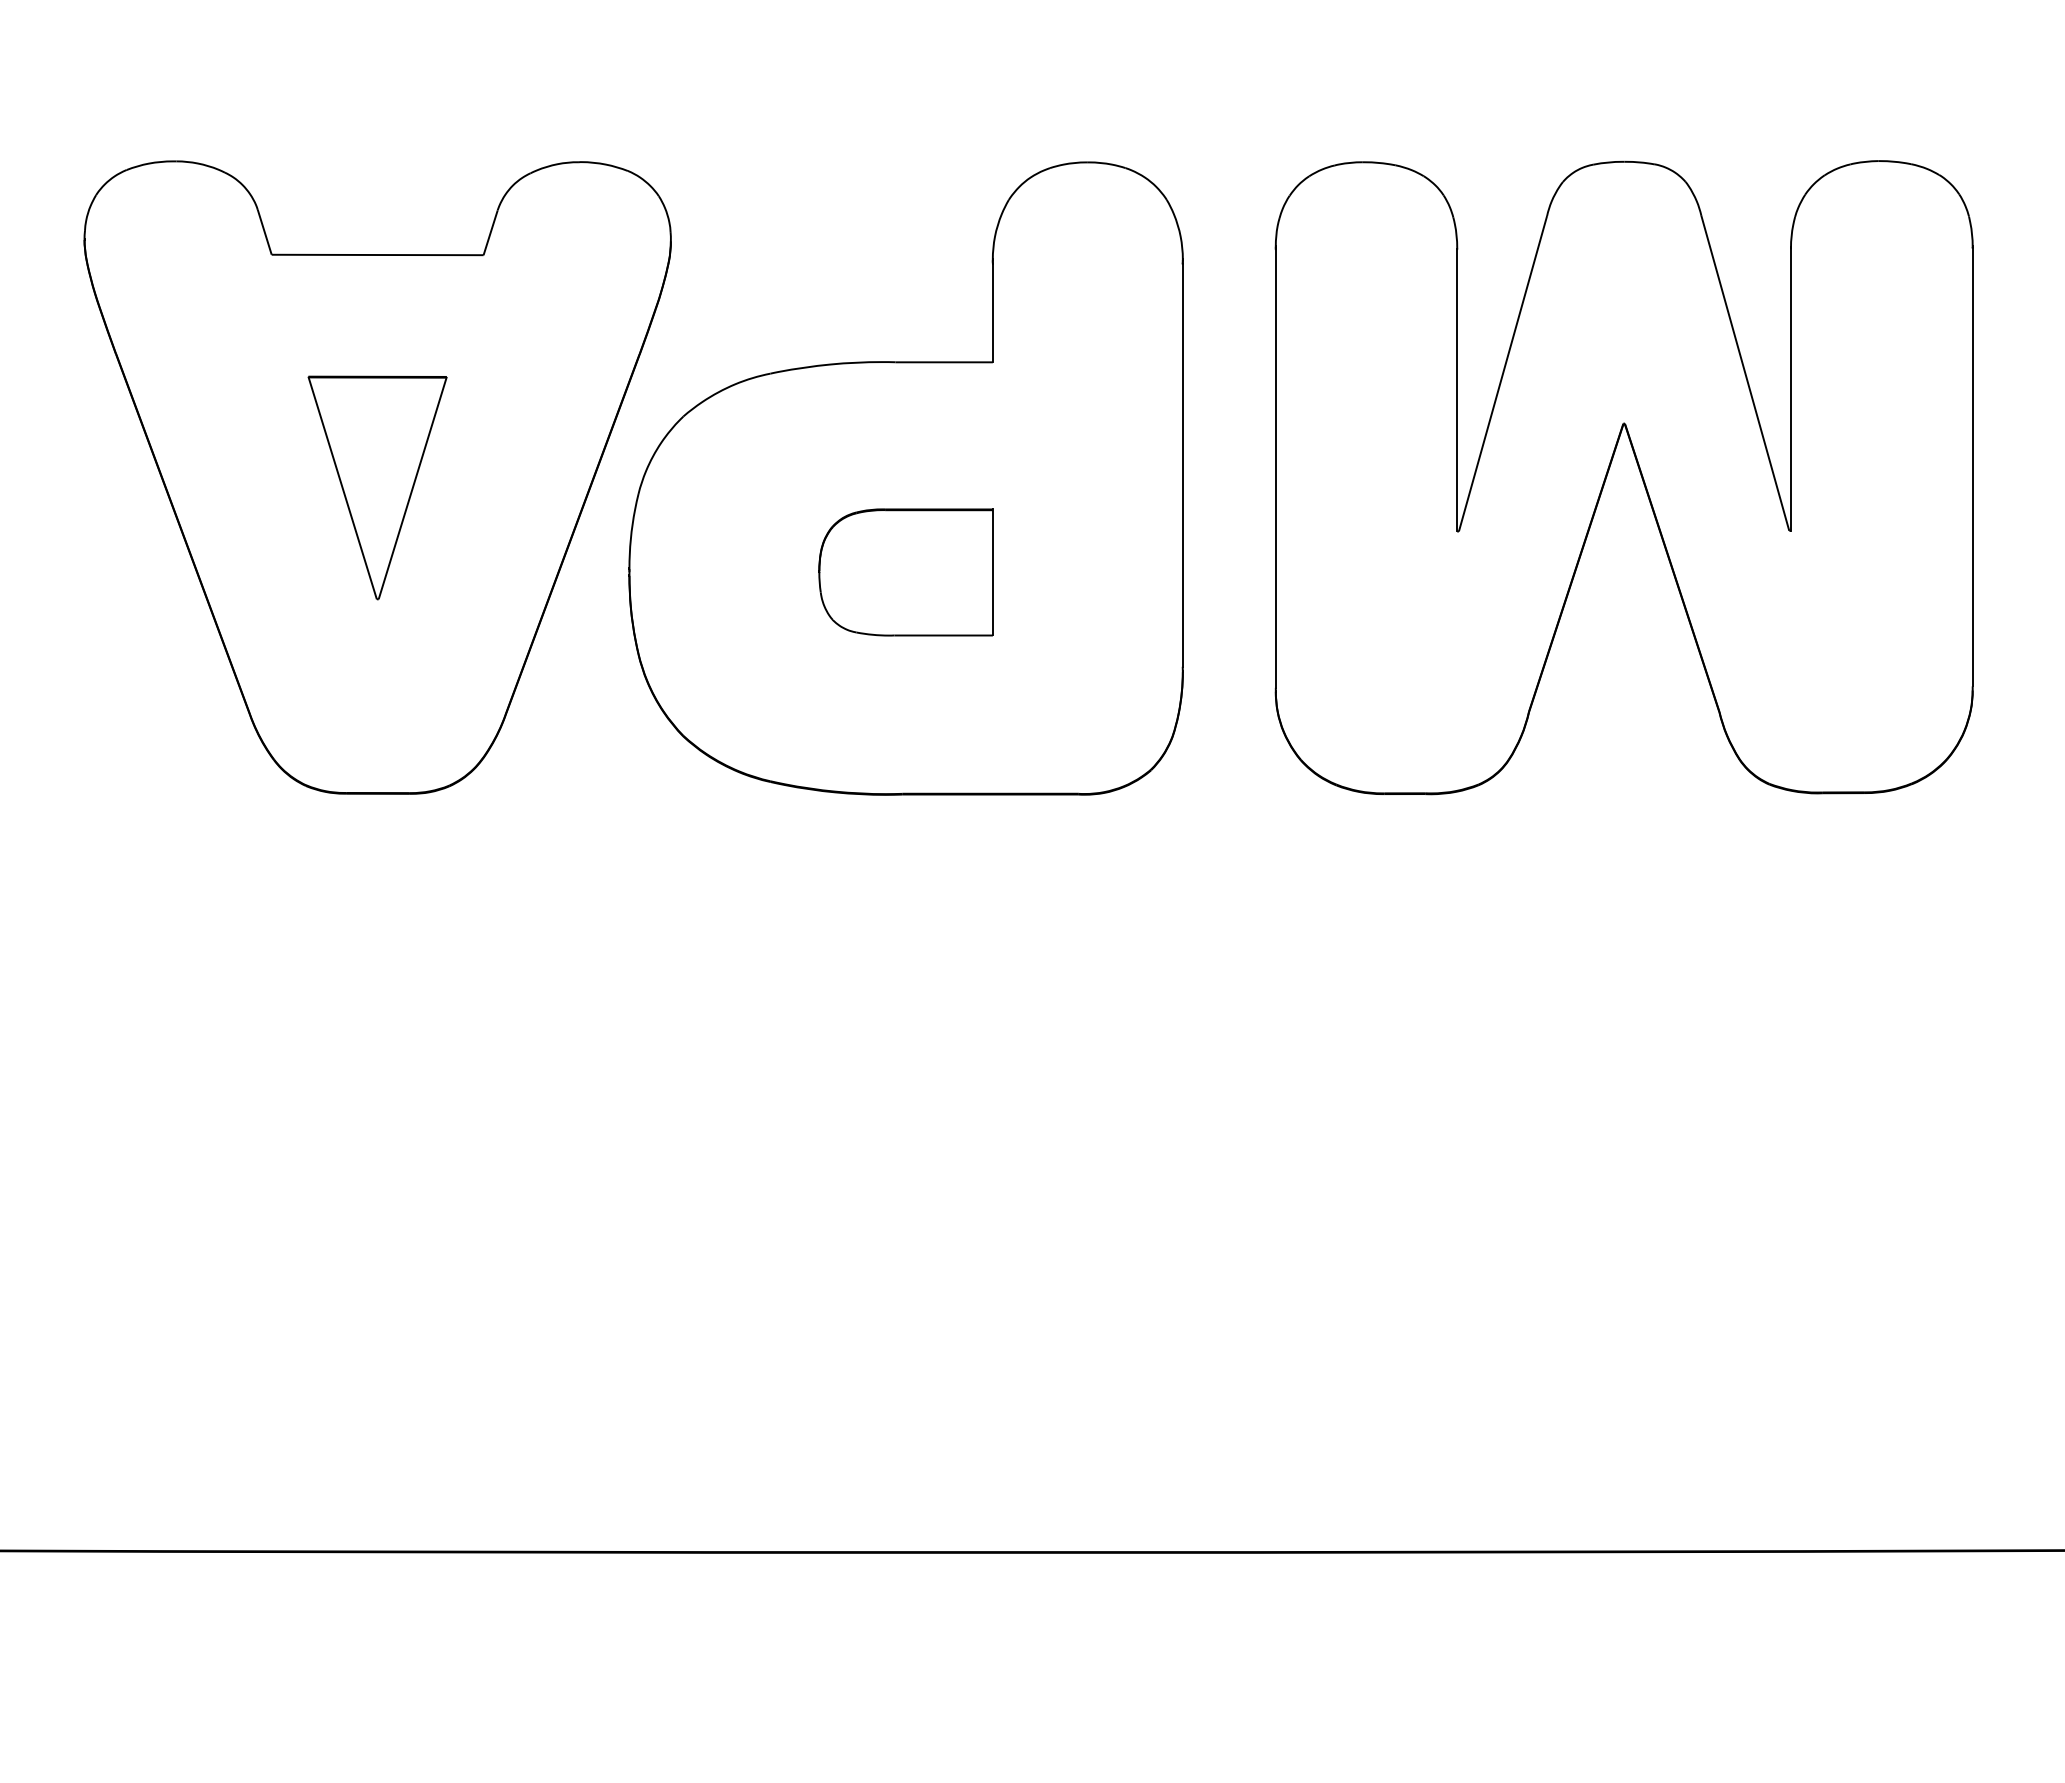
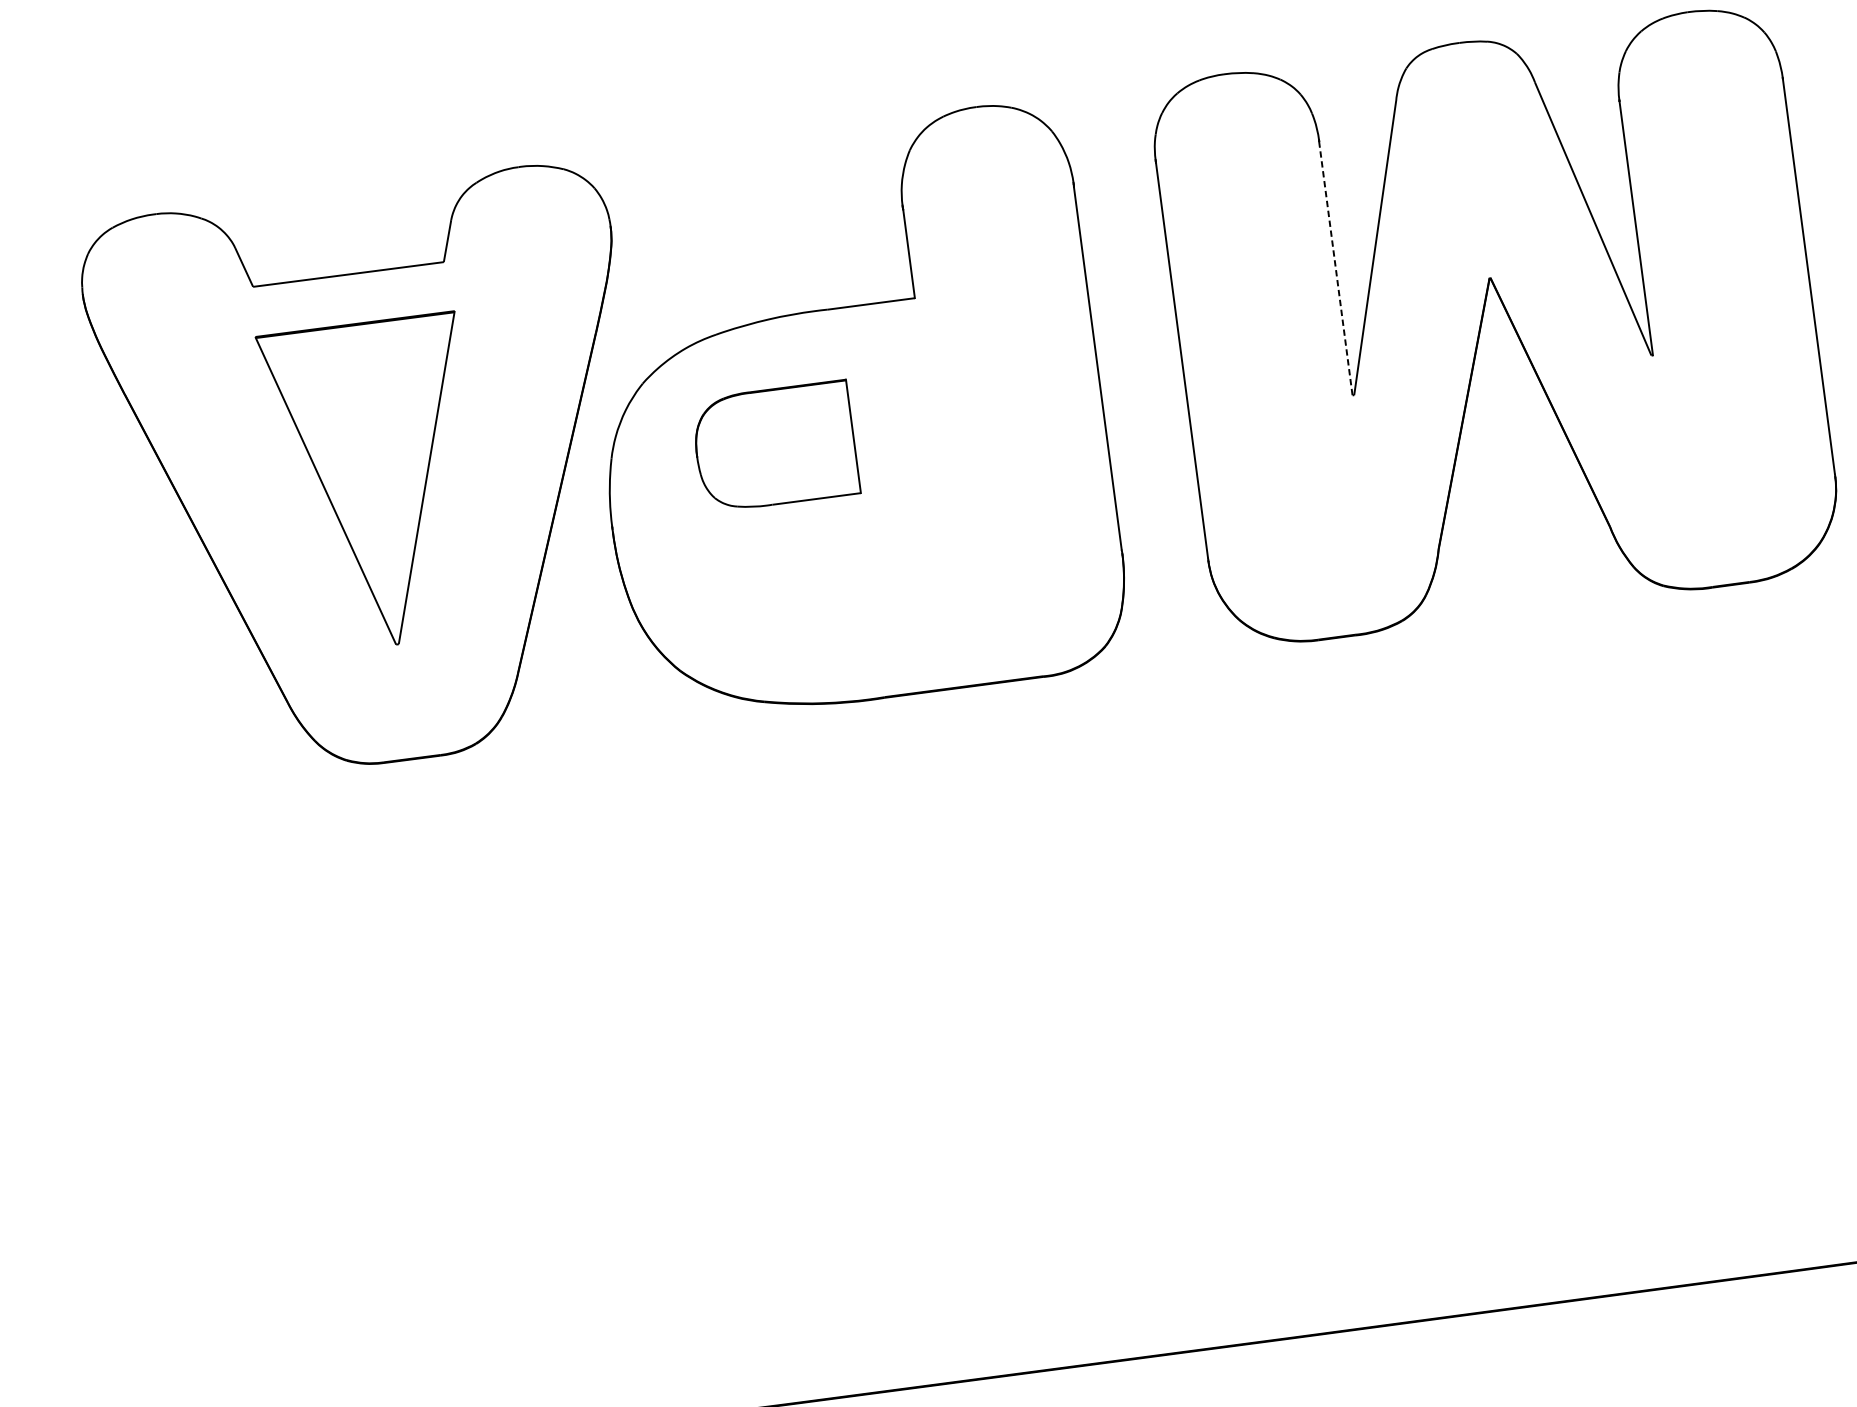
line: (1457, 390) -> (1336, 268), solid -> dashed
part: (377, 487) -> (375, 483), size x1.6
part: (905, 572) -> (774, 446), moved

